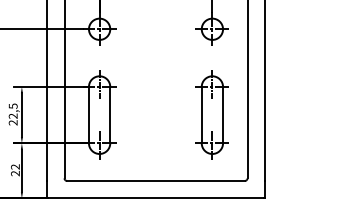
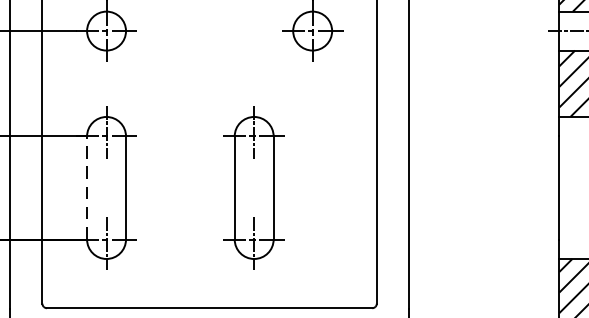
line: (88, 114) -> (86, 186), solid -> dashed
part: (211, 114) -> (252, 186), moved

